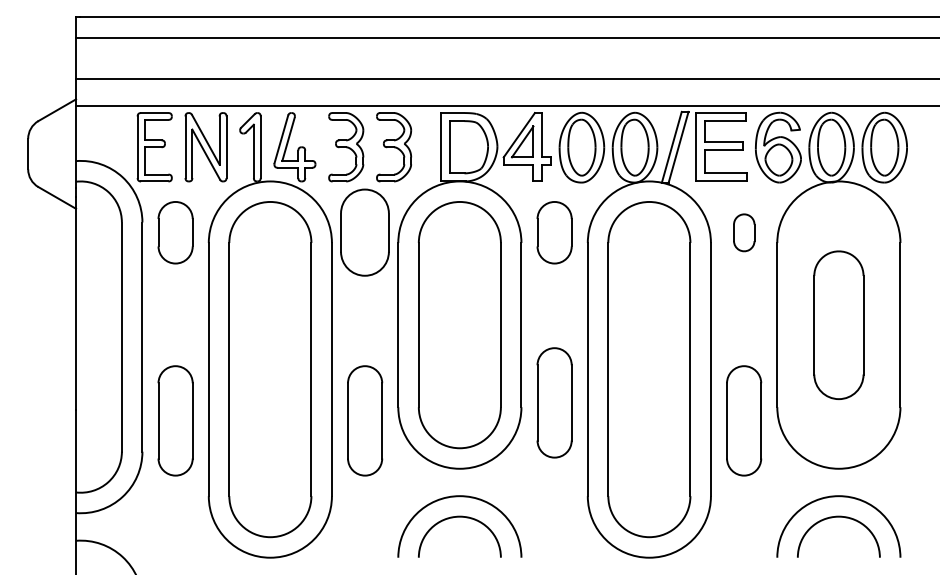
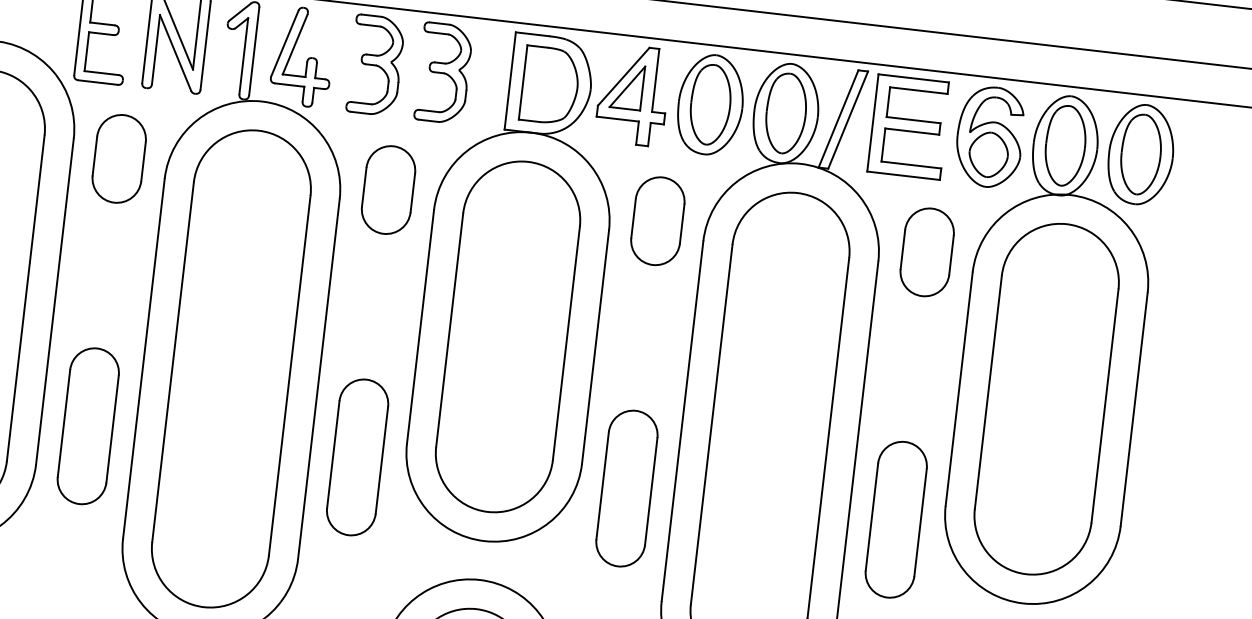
part: (365, 232) -> (389, 189), size x0.71
part: (744, 232) -> (927, 252), size x1.67
part: (838, 325) -> (1046, 399), size x1.67
part: (554, 402) -> (626, 488), moved

